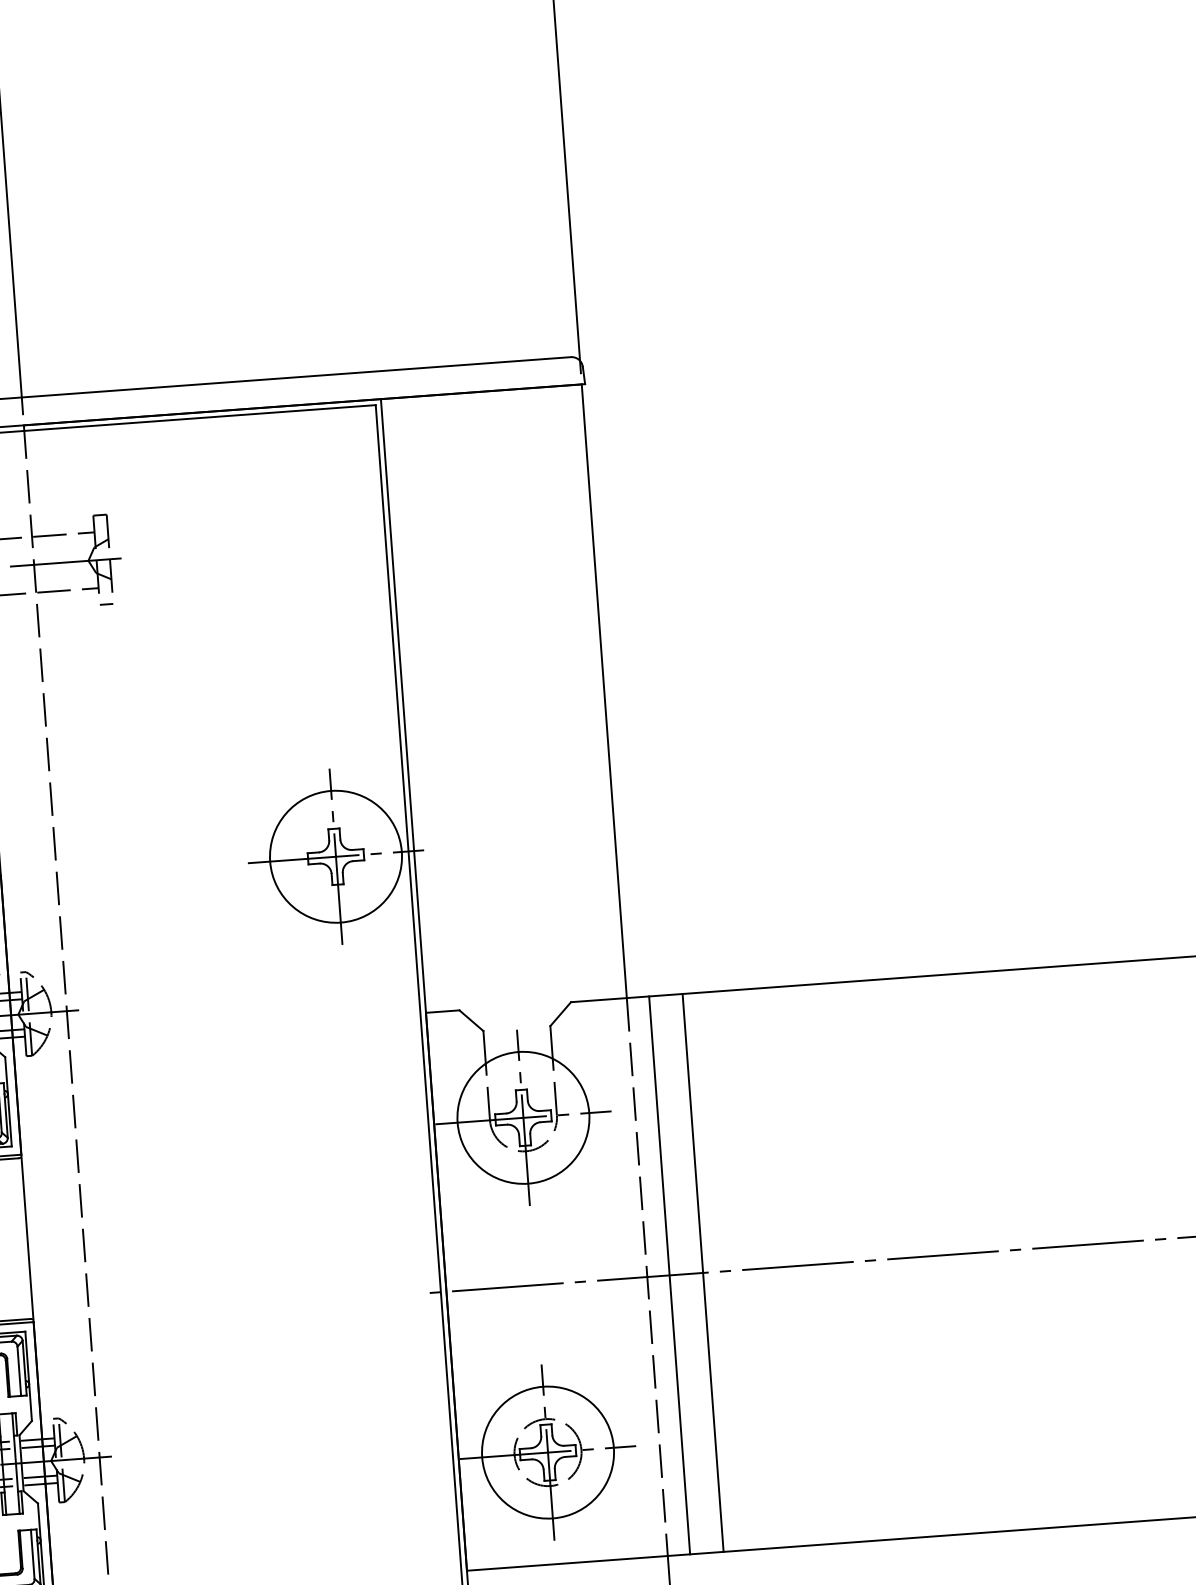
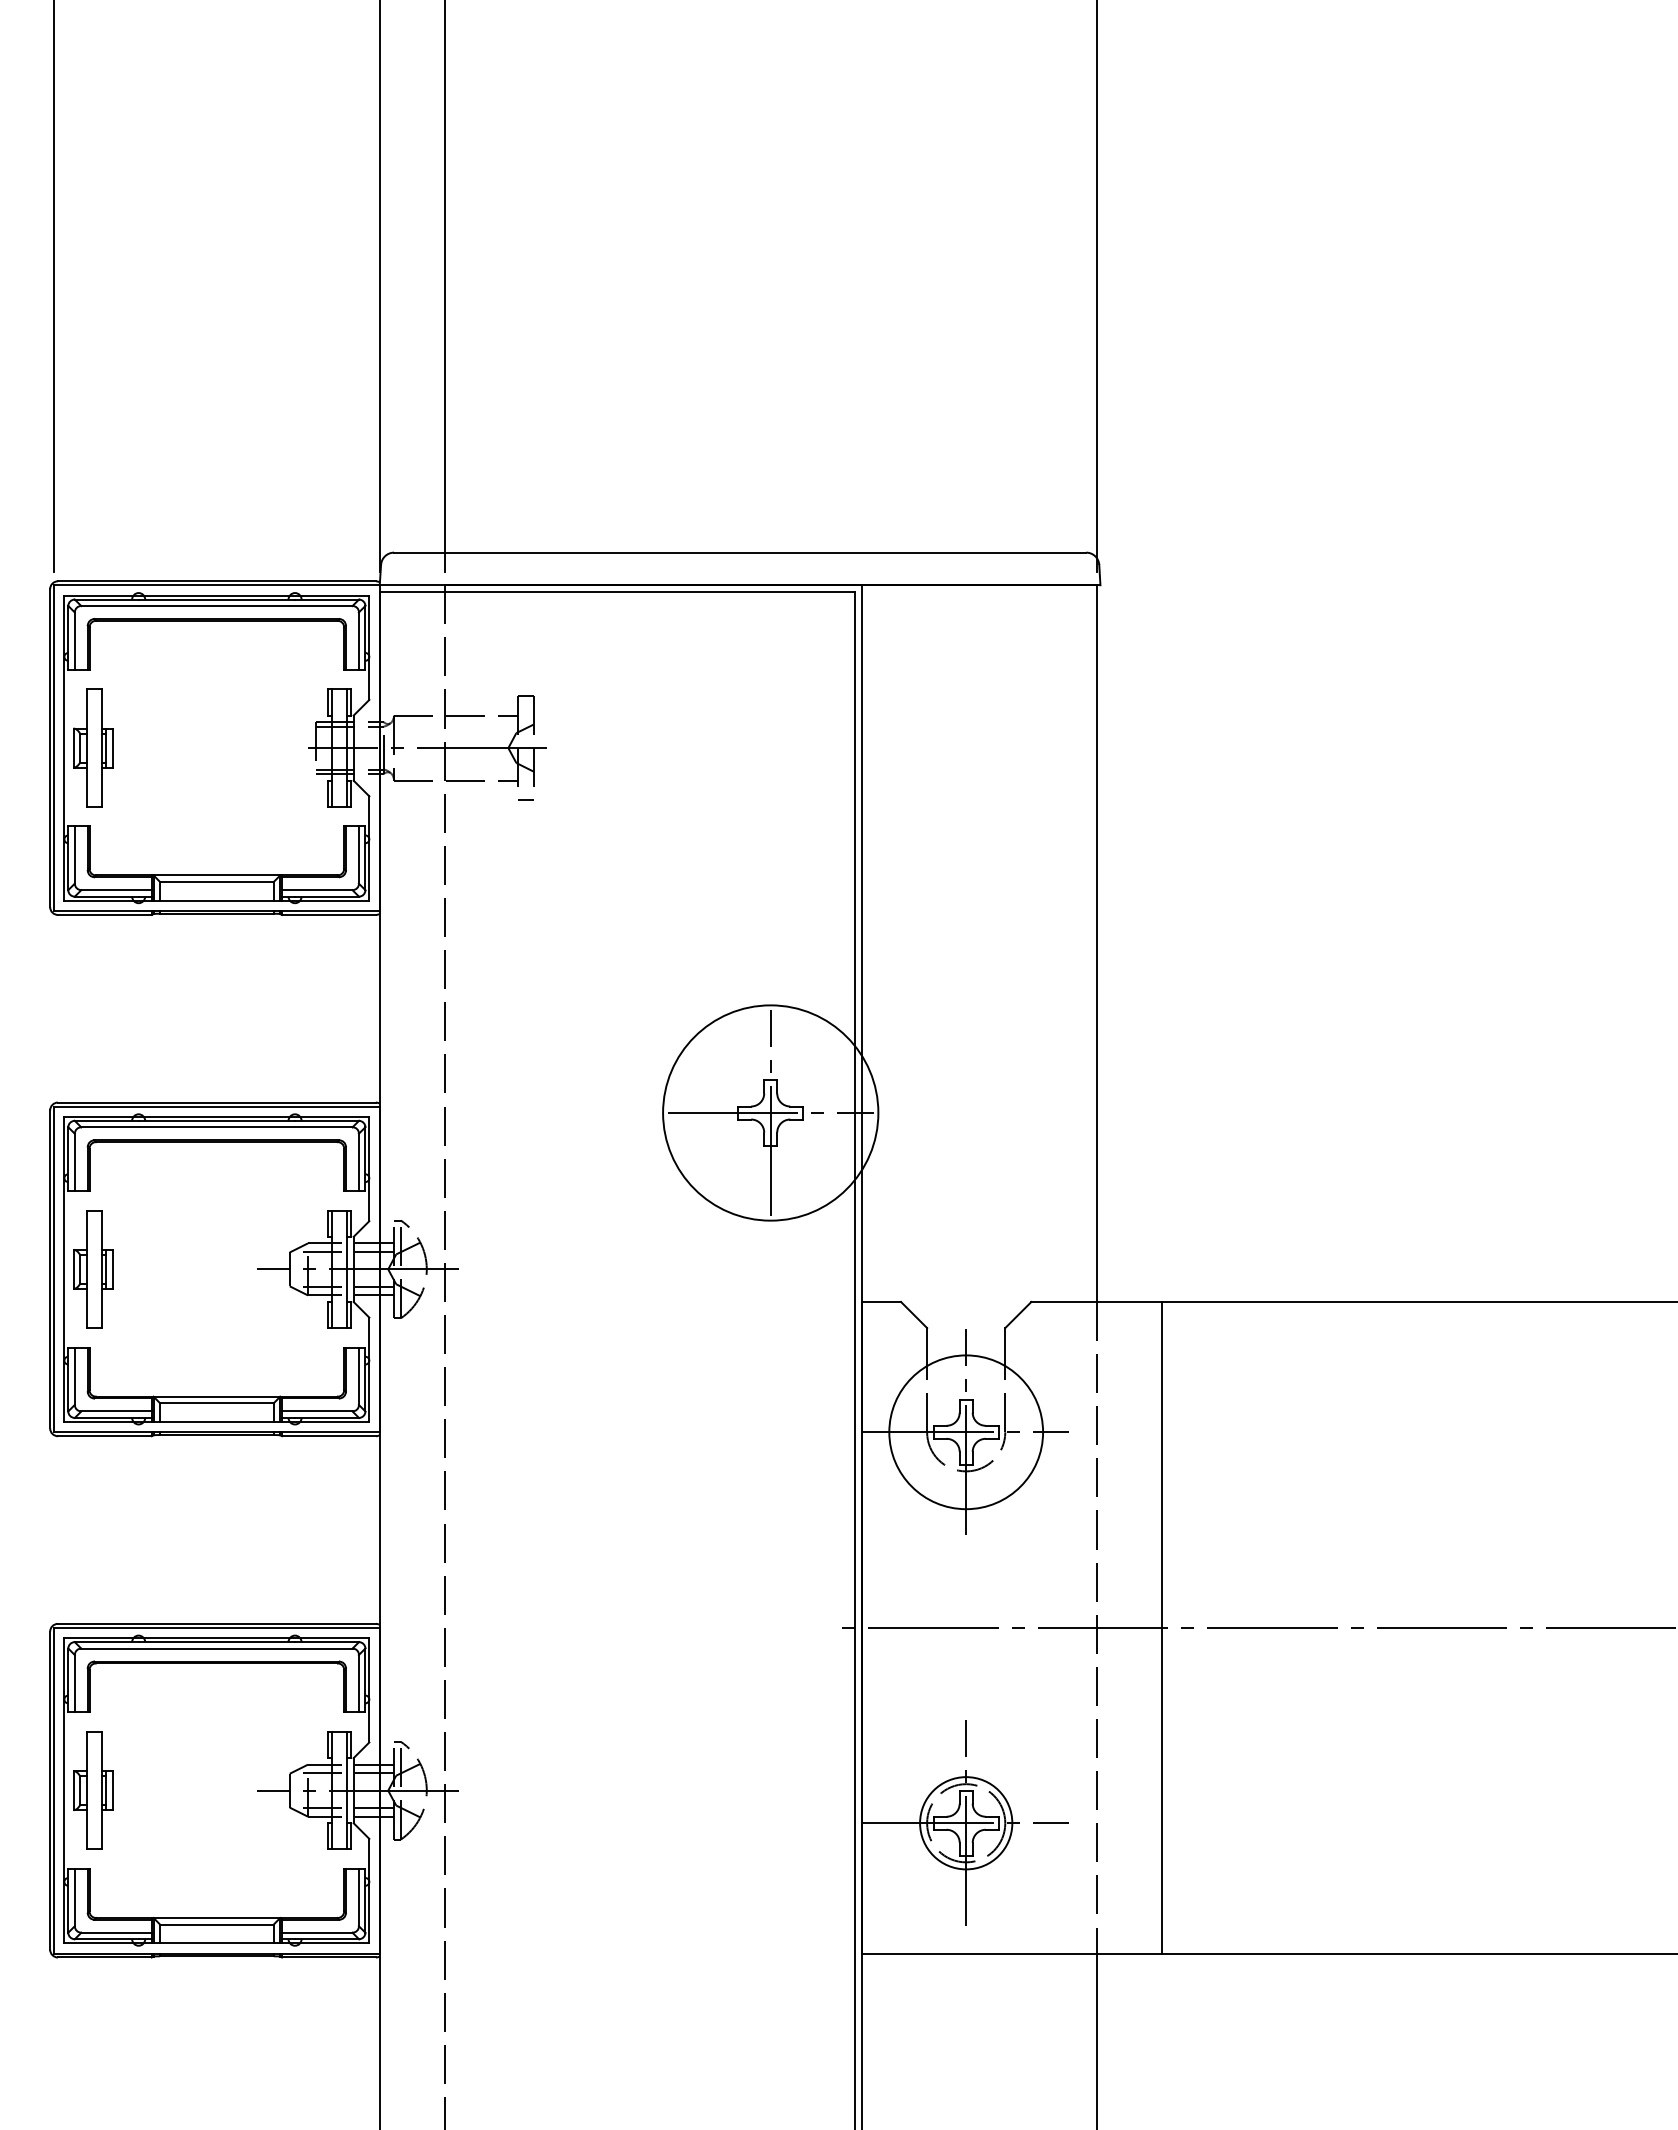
circle: (335, 856) -> (770, 1112), size x1.4
line: (669, 1275) -> (1122, 1627), removed
circle: (548, 1452) -> (966, 1823), size x0.6

